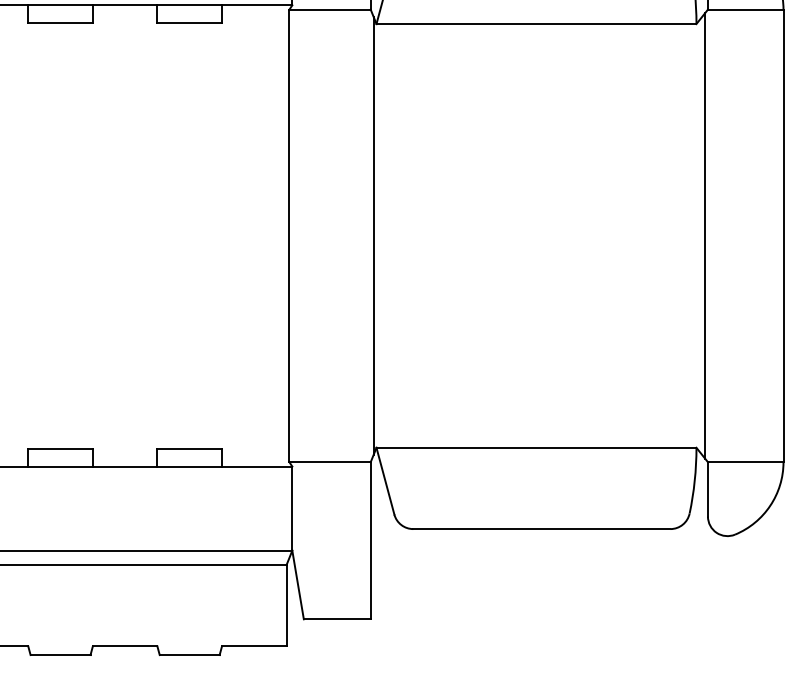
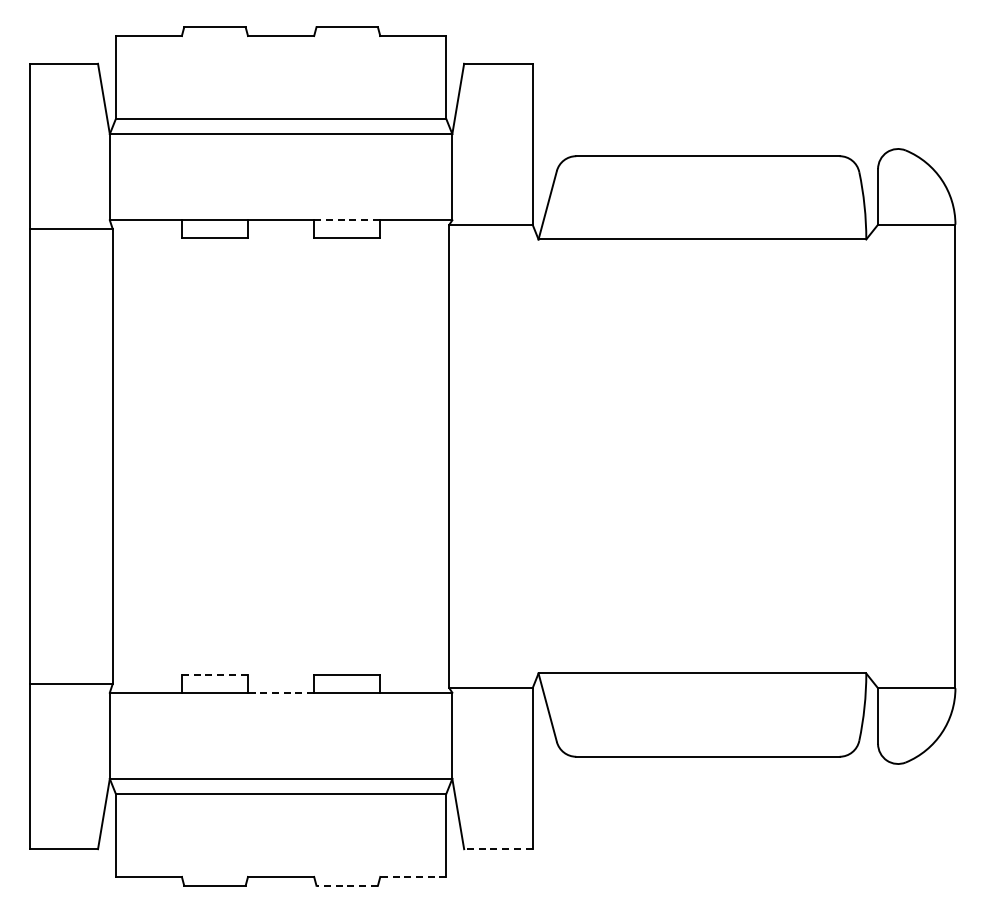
line: (189, 5) -> (347, 220), solid -> dashed
line: (373, 235) -> (535, 456), removed
line: (705, 235) -> (875, 456), removed
line: (61, 448) -> (215, 674), solid -> dashed
line: (124, 466) -> (280, 692), solid -> dashed
line: (336, 619) -> (497, 849), solid -> dashed
line: (253, 645) -> (412, 876), solid -> dashed
line: (189, 654) -> (347, 885), solid -> dashed

